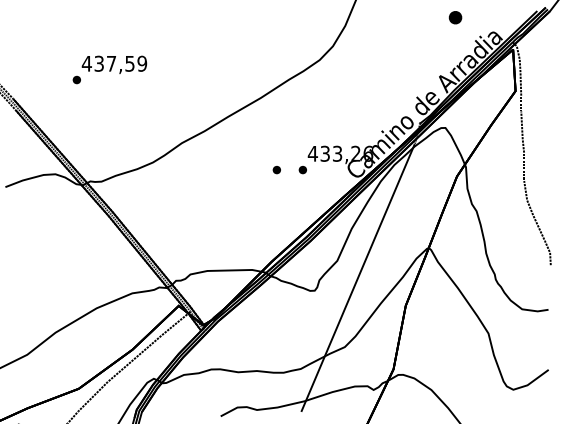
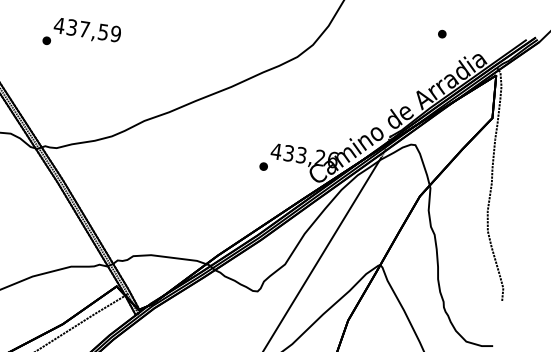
part: (455, 17) -> (442, 34), size x0.62
part: (276, 170) -> (236, 163), removed

